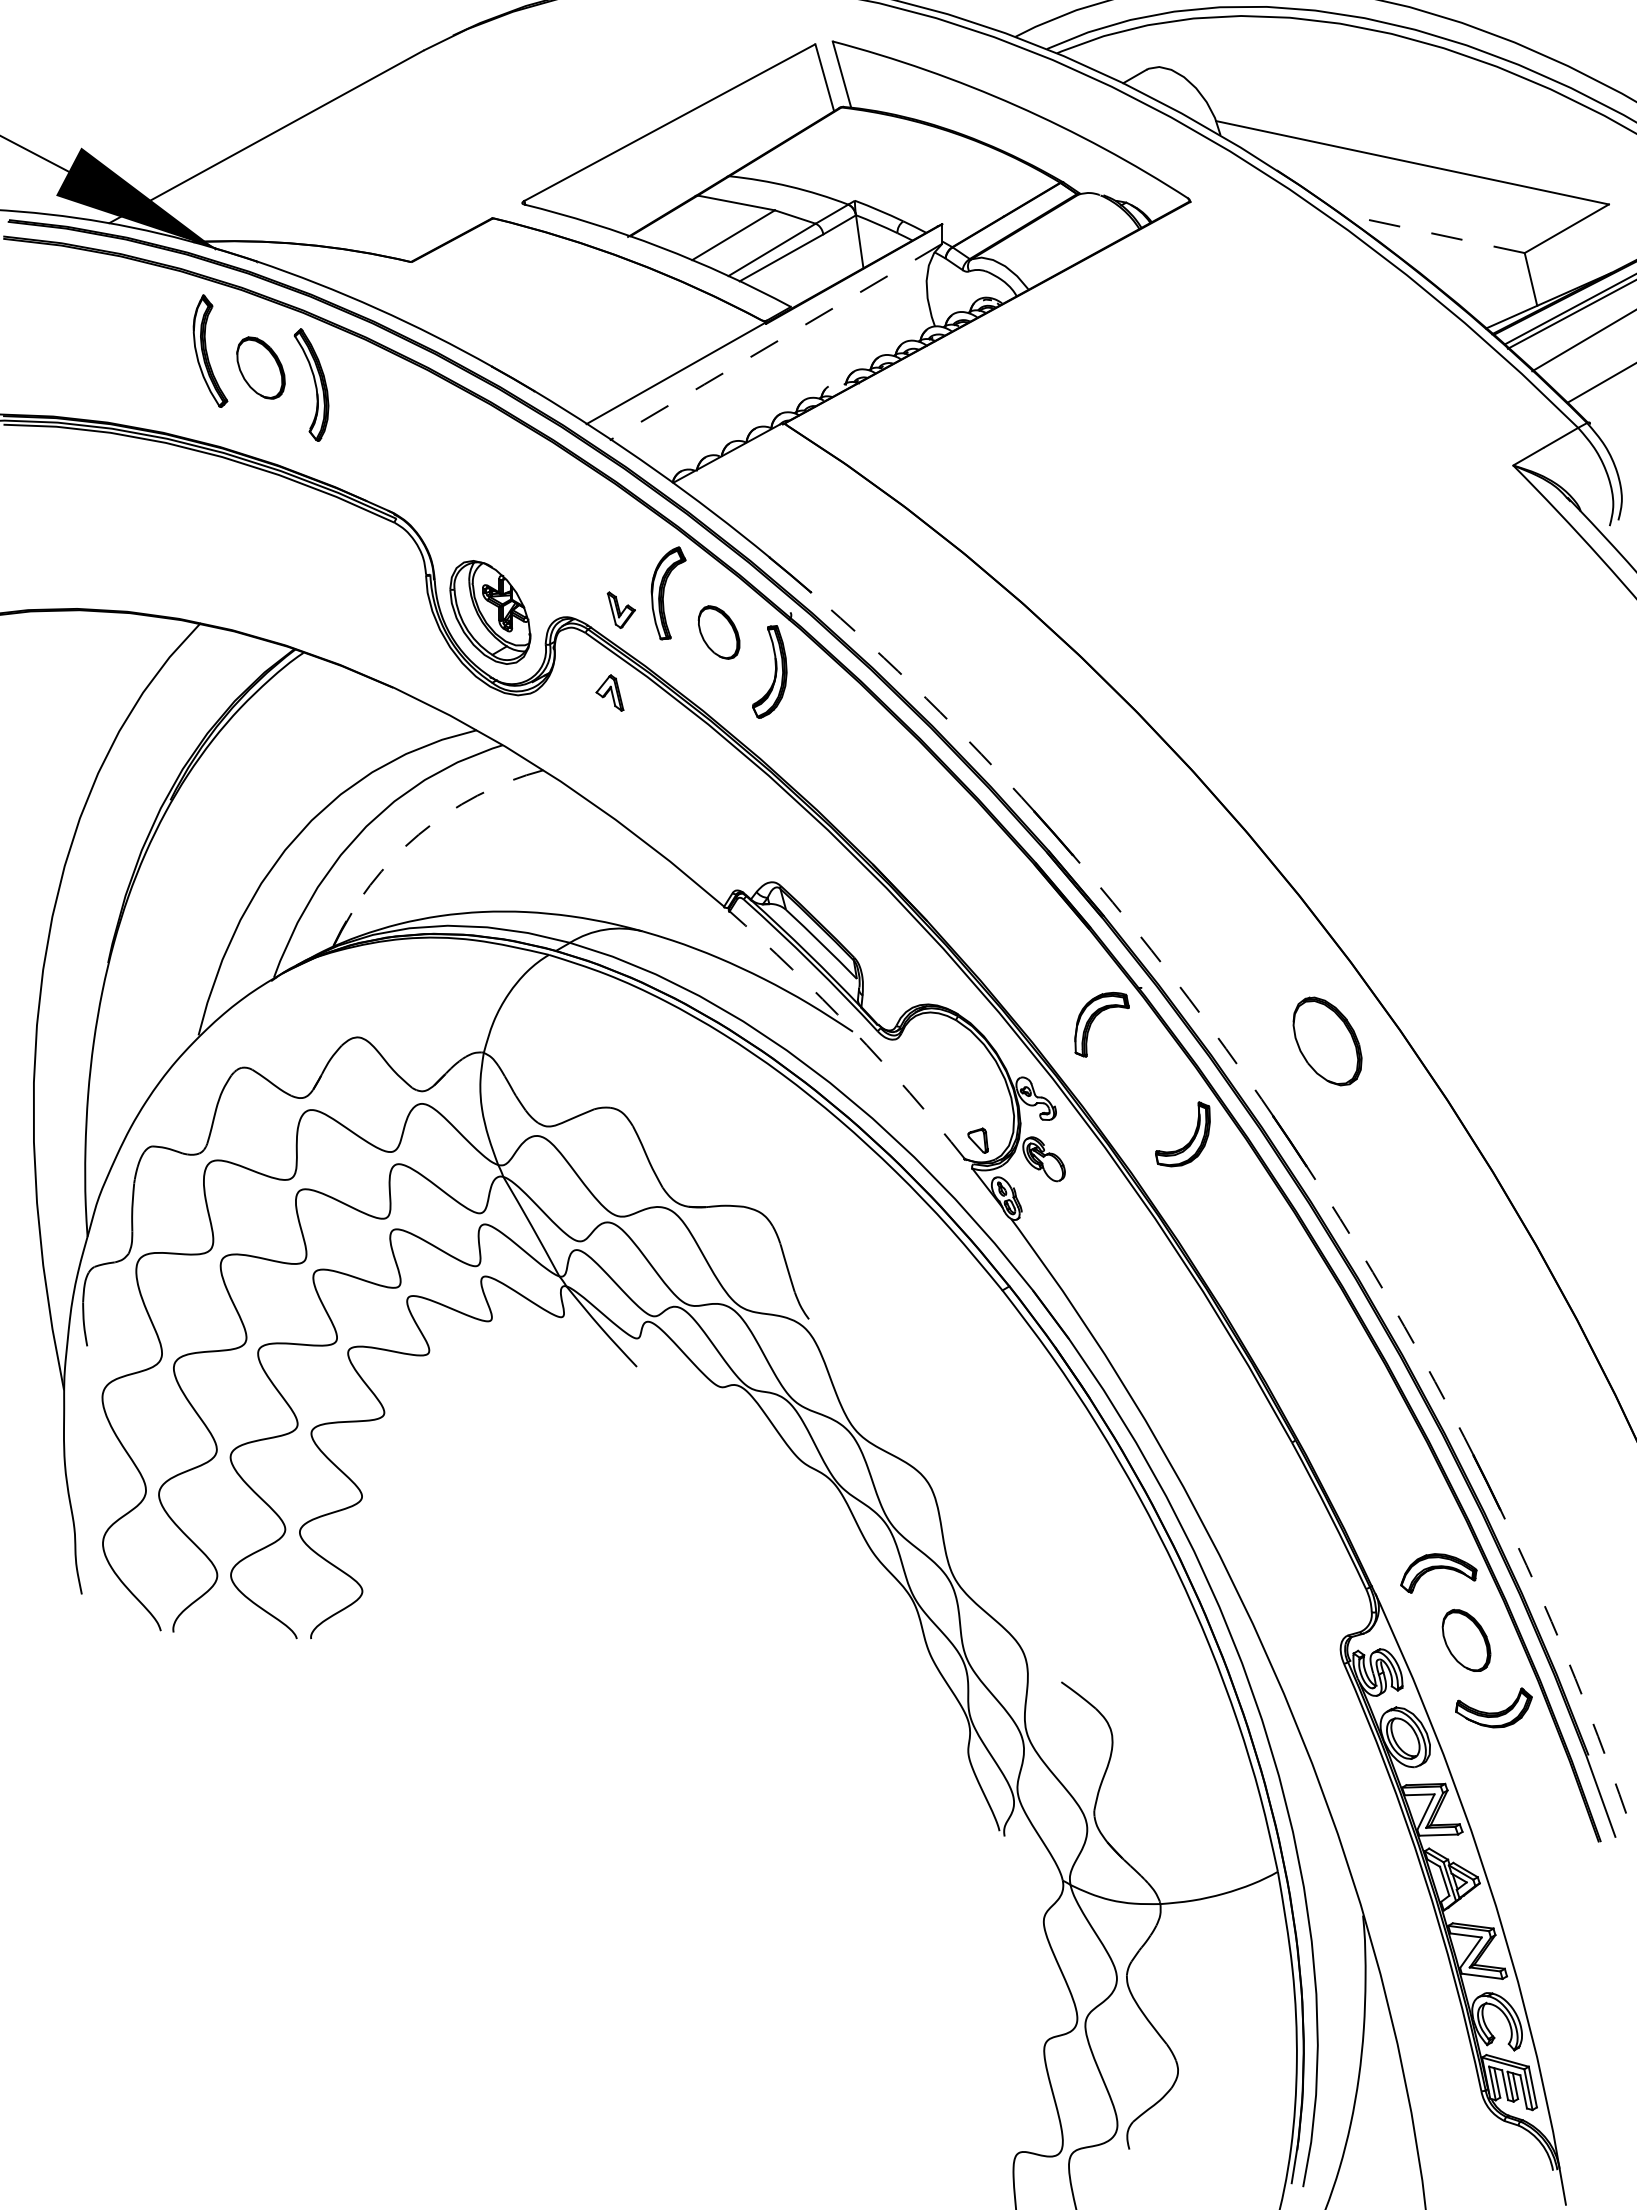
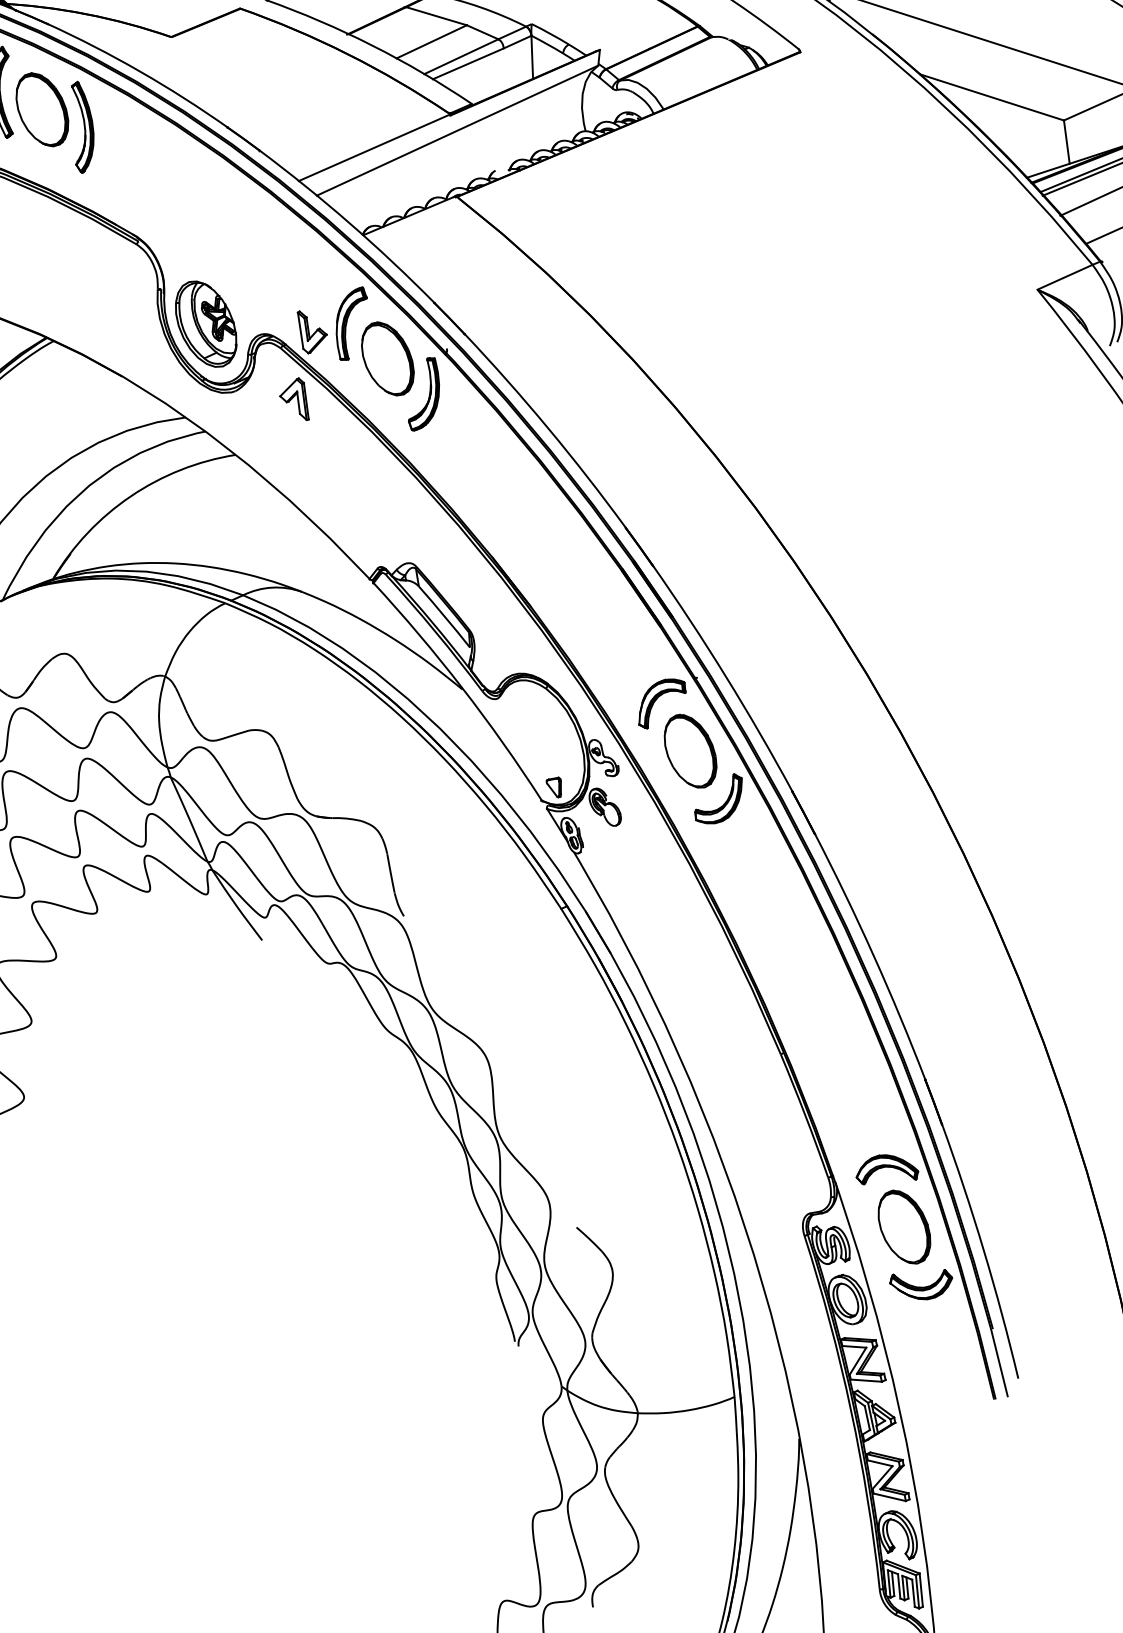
line: (1432, 233) -> (991, 97), dashed -> solid
line: (775, 342) -> (456, 131), dashed -> solid
part: (260, 367) -> (42, 109), size x1.43
part: (621, 609) -> (311, 332), size x1.43
part: (718, 632) -> (387, 358), size x1.67
part: (609, 692) -> (295, 397), size x1.43
arc: (926, 698) -> (548, 428), dashed -> solid
arc: (418, 834) -> (130, 496), dashed -> solid
arc: (1176, 982) -> (725, 676), dashed -> solid
arc: (852, 1029) -> (462, 687), dashed -> solid
part: (1327, 1041) -> (690, 751), moved
arc: (1394, 1308) -> (873, 955), dashed -> solid
part: (1466, 1640) -> (904, 1227), size x1.43
arc: (1567, 1659) -> (983, 1250), dashed -> solid

